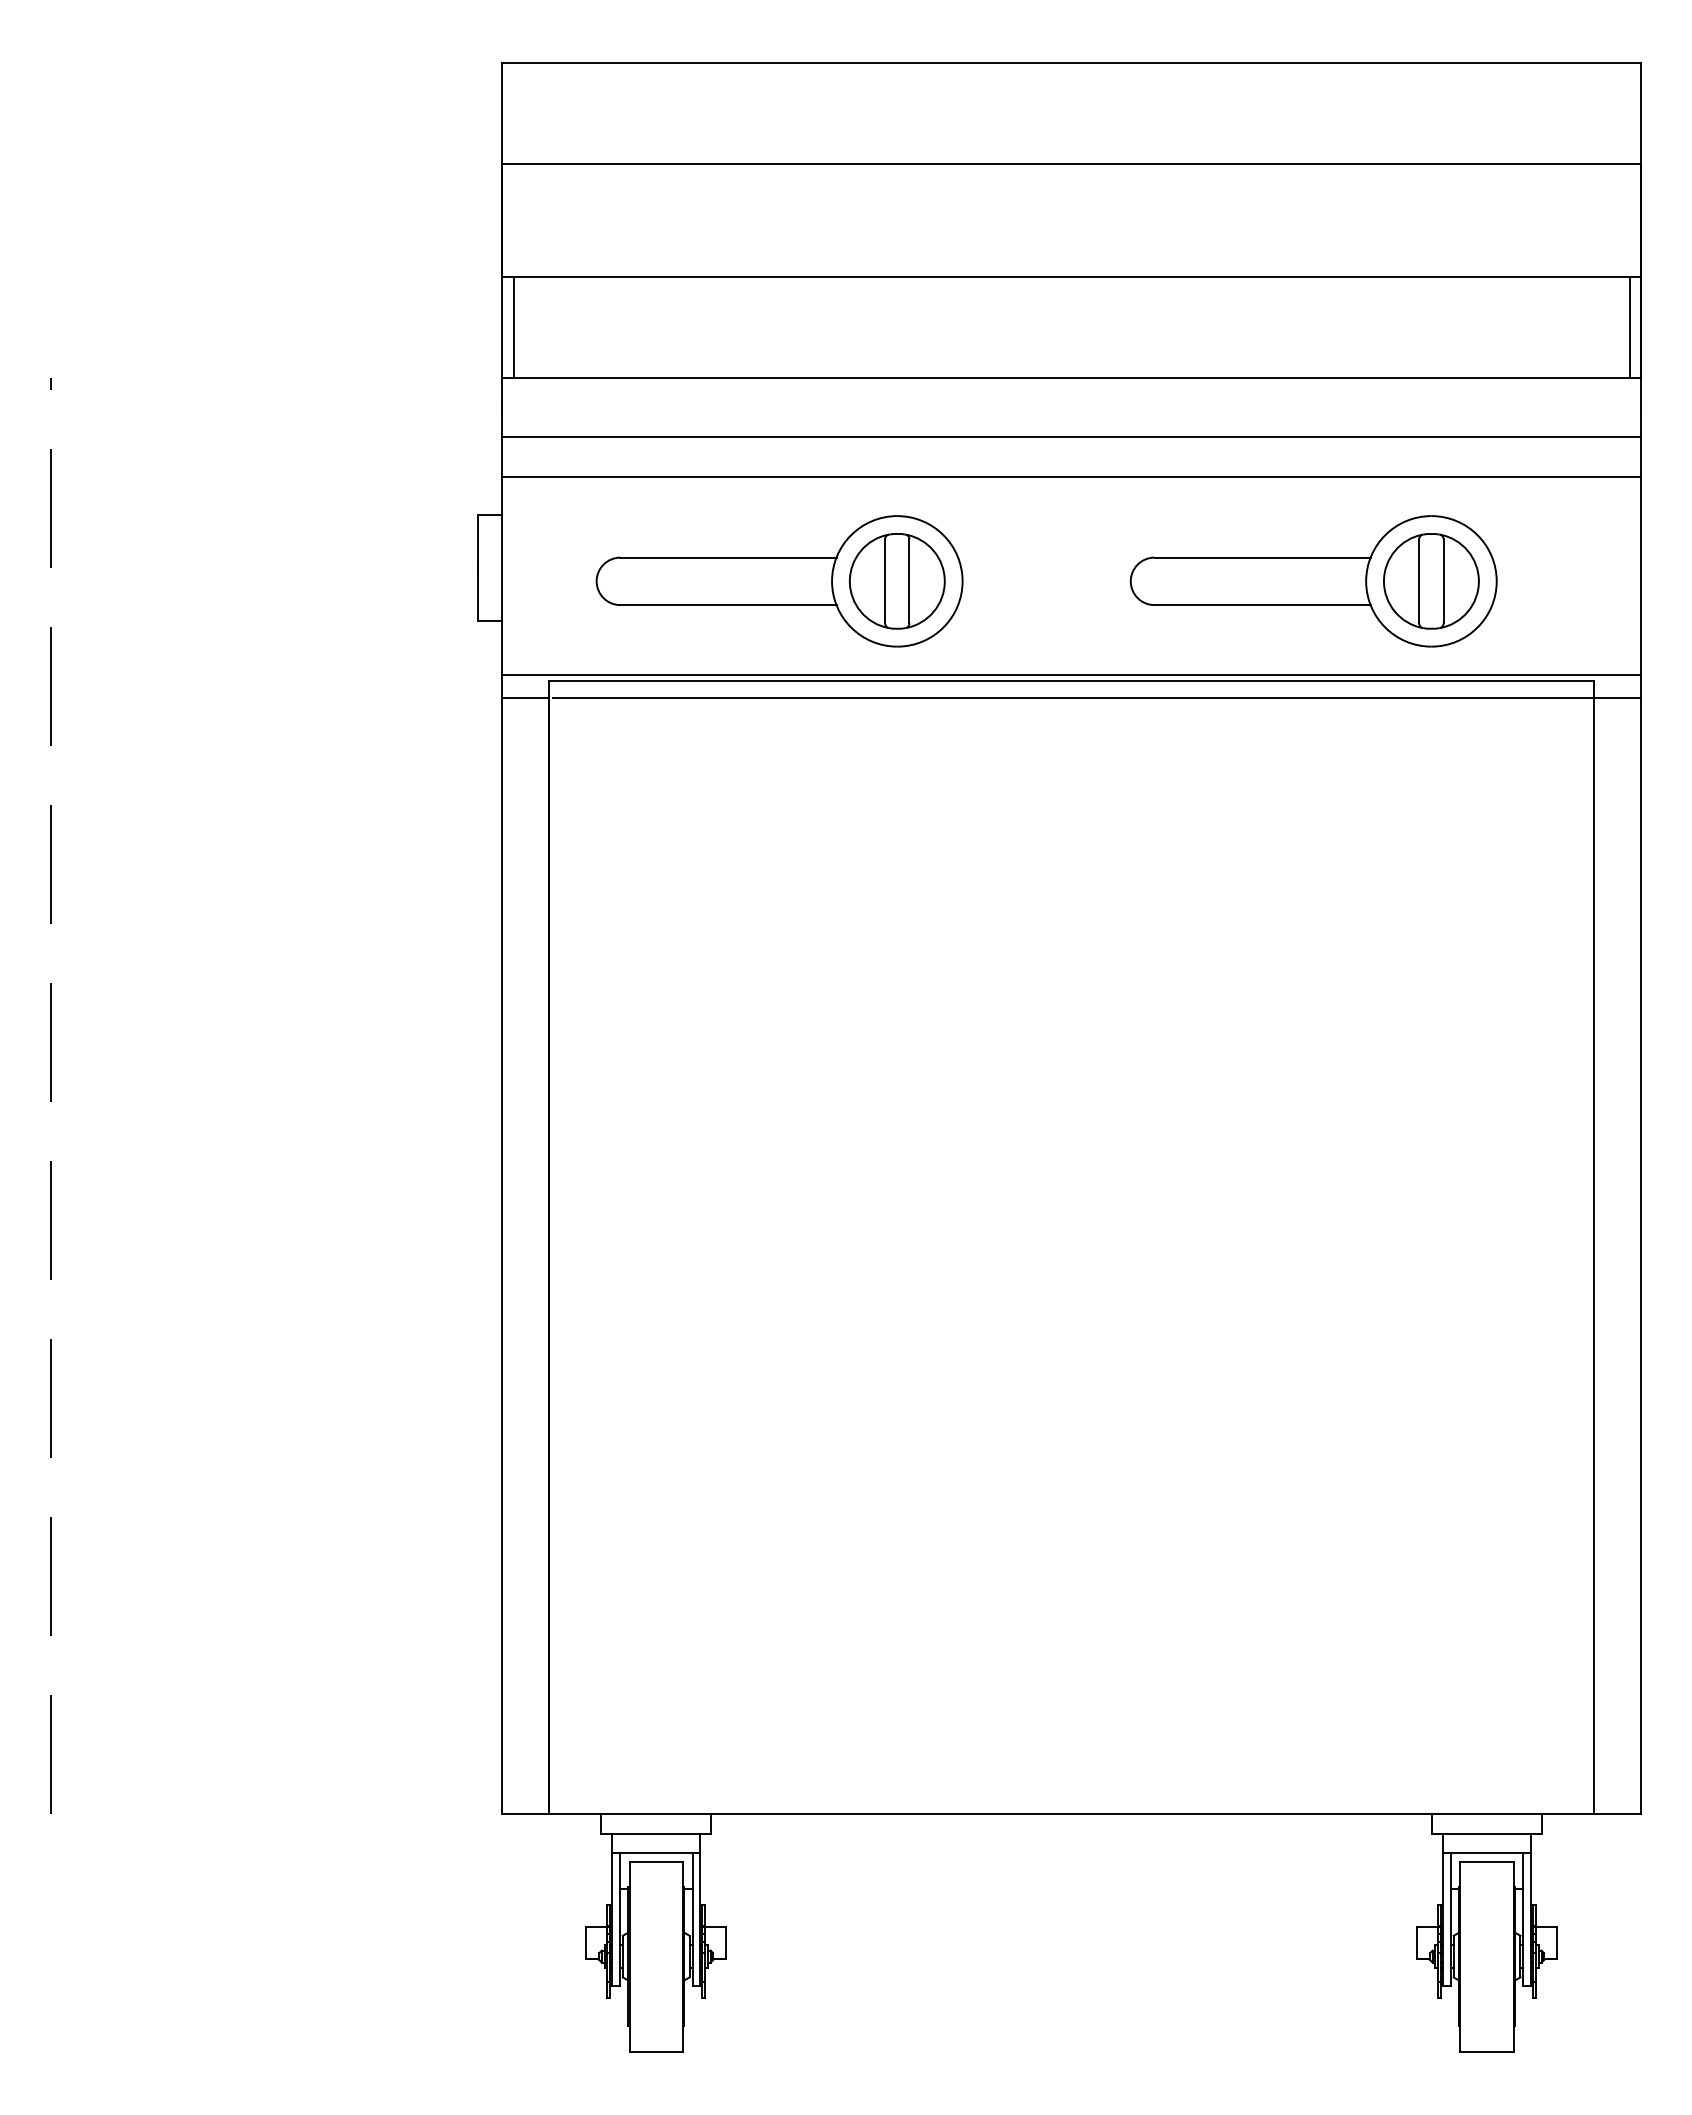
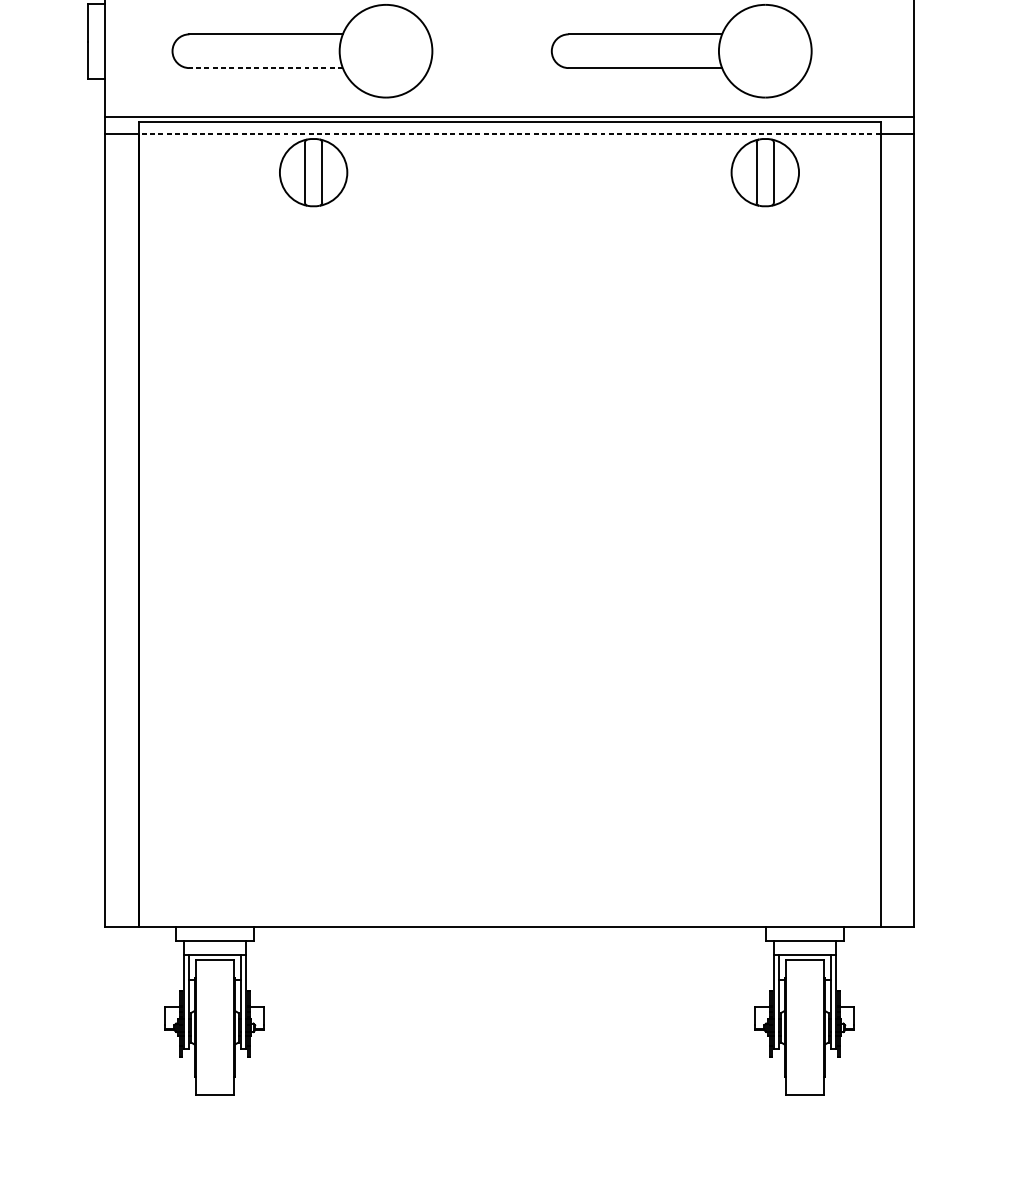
part: (897, 581) -> (313, 172), moved
part: (1431, 581) -> (765, 172), moved
line: (727, 605) -> (265, 68), solid -> dashed
line: (1074, 698) -> (511, 134), solid -> dashed

